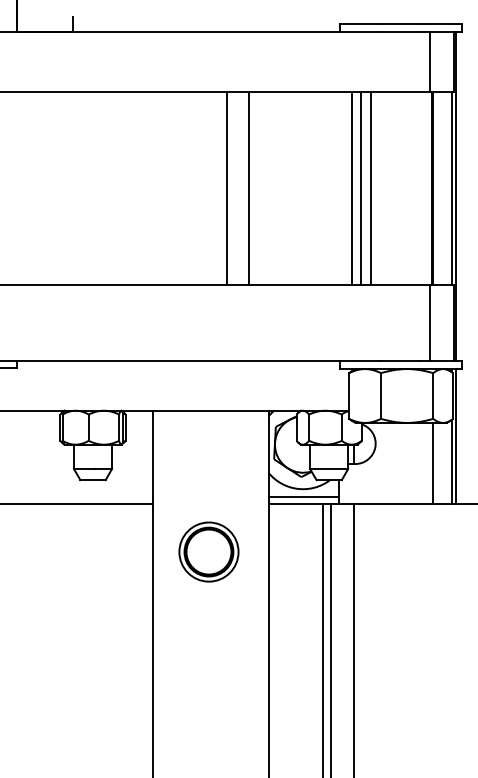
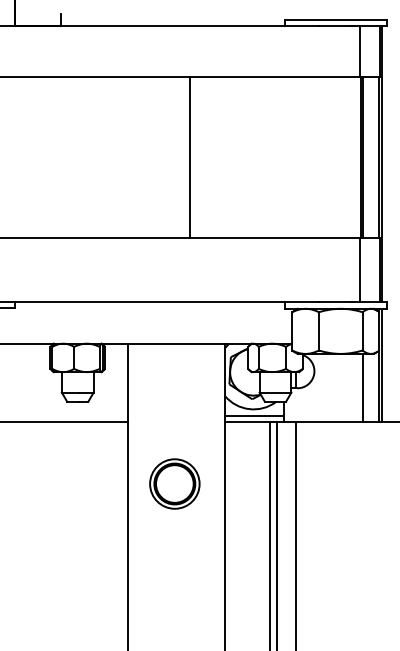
line: (249, 188) -> (208, 157), removed
line: (351, 188) -> (294, 157), removed
line: (361, 188) -> (302, 157), removed
line: (370, 188) -> (310, 157), removed
part: (208, 551) -> (174, 483), moved

